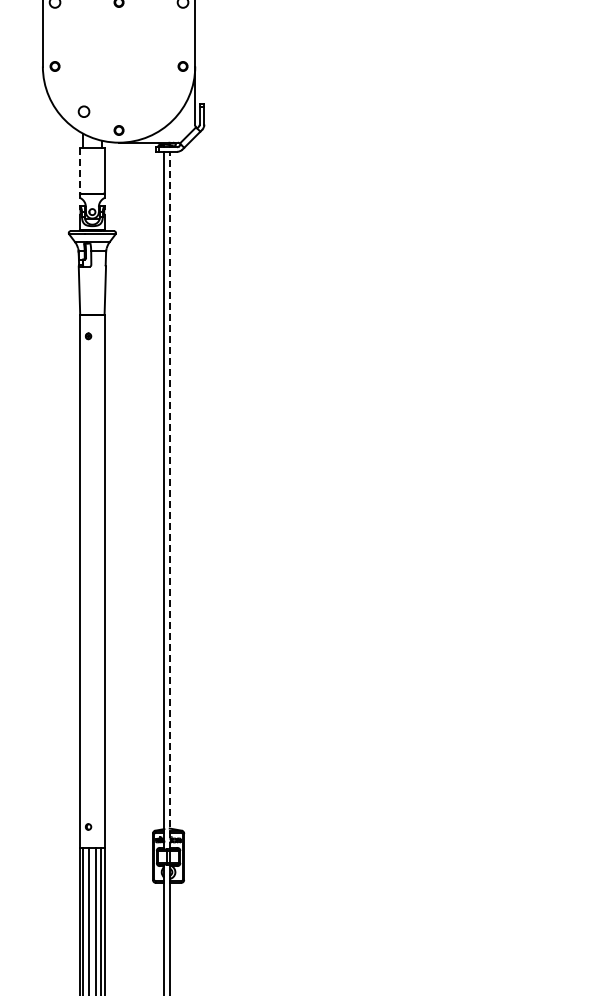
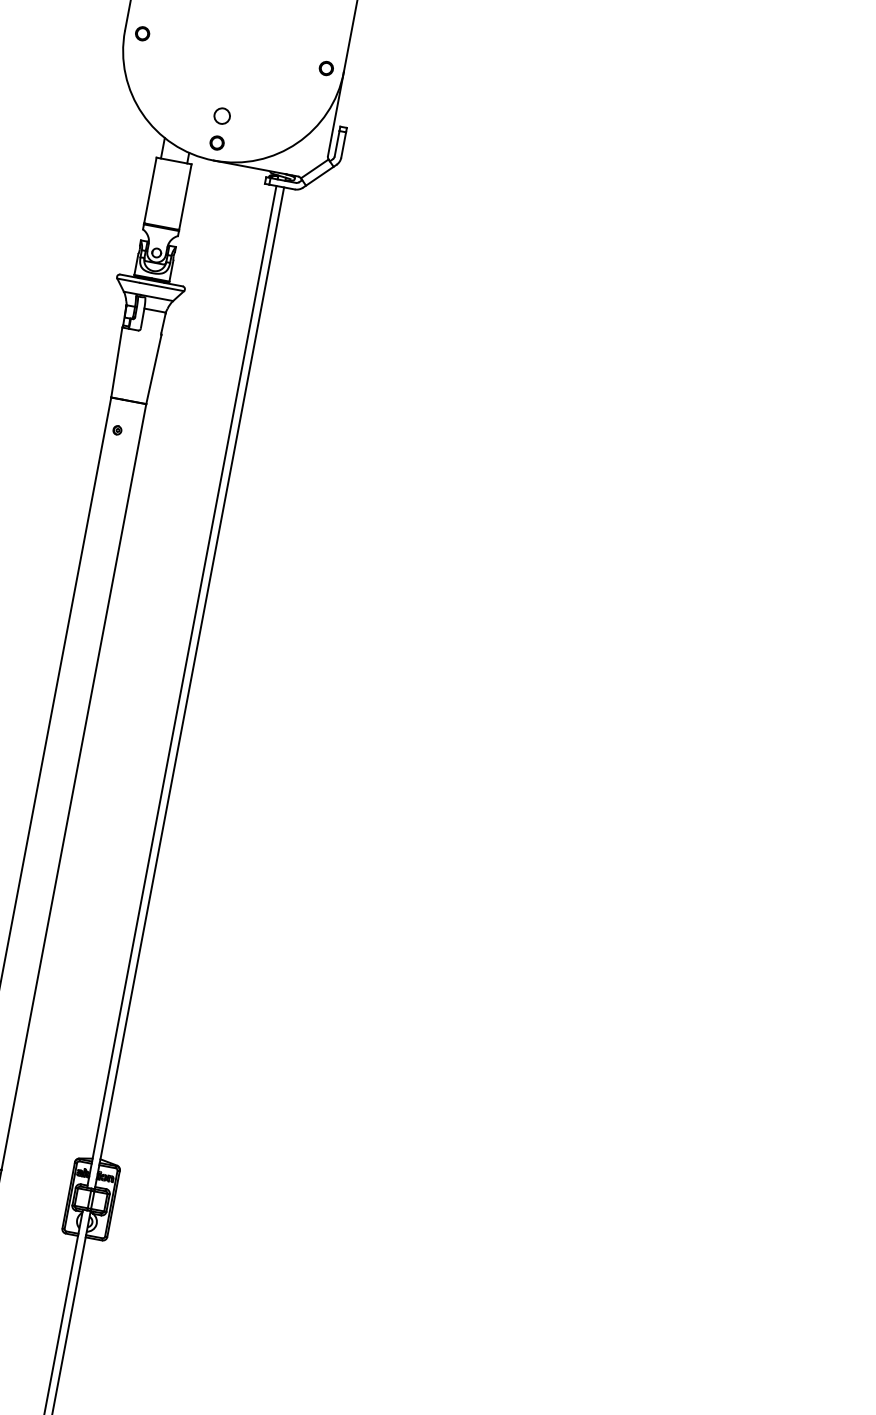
circle: (83, 111) -> (221, 115), moved
line: (80, 170) -> (150, 190), dashed -> solid
line: (169, 500) -> (189, 688), dashed -> solid

